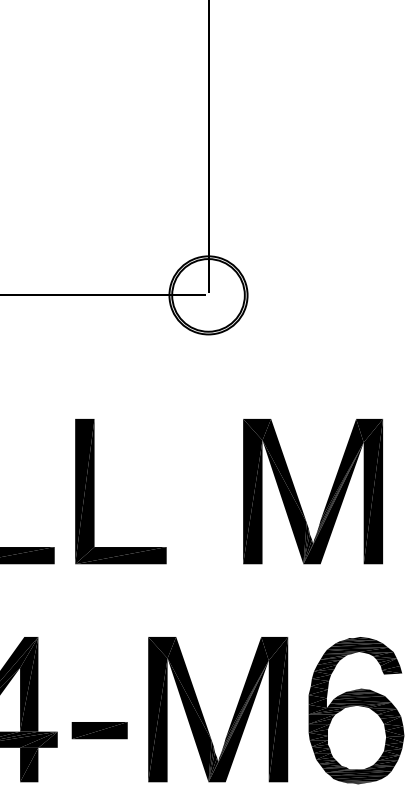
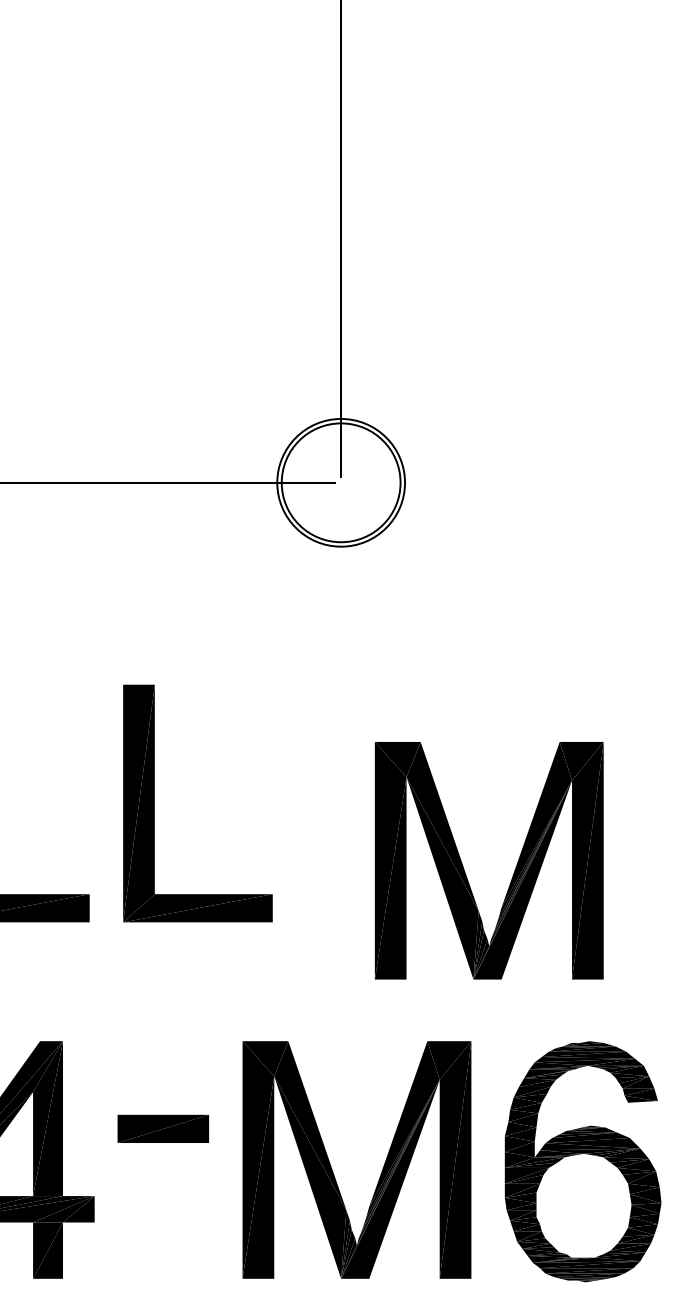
part: (298, 497) -> (465, 870), moved
part: (99, 730) -> (162, 1128), moved

